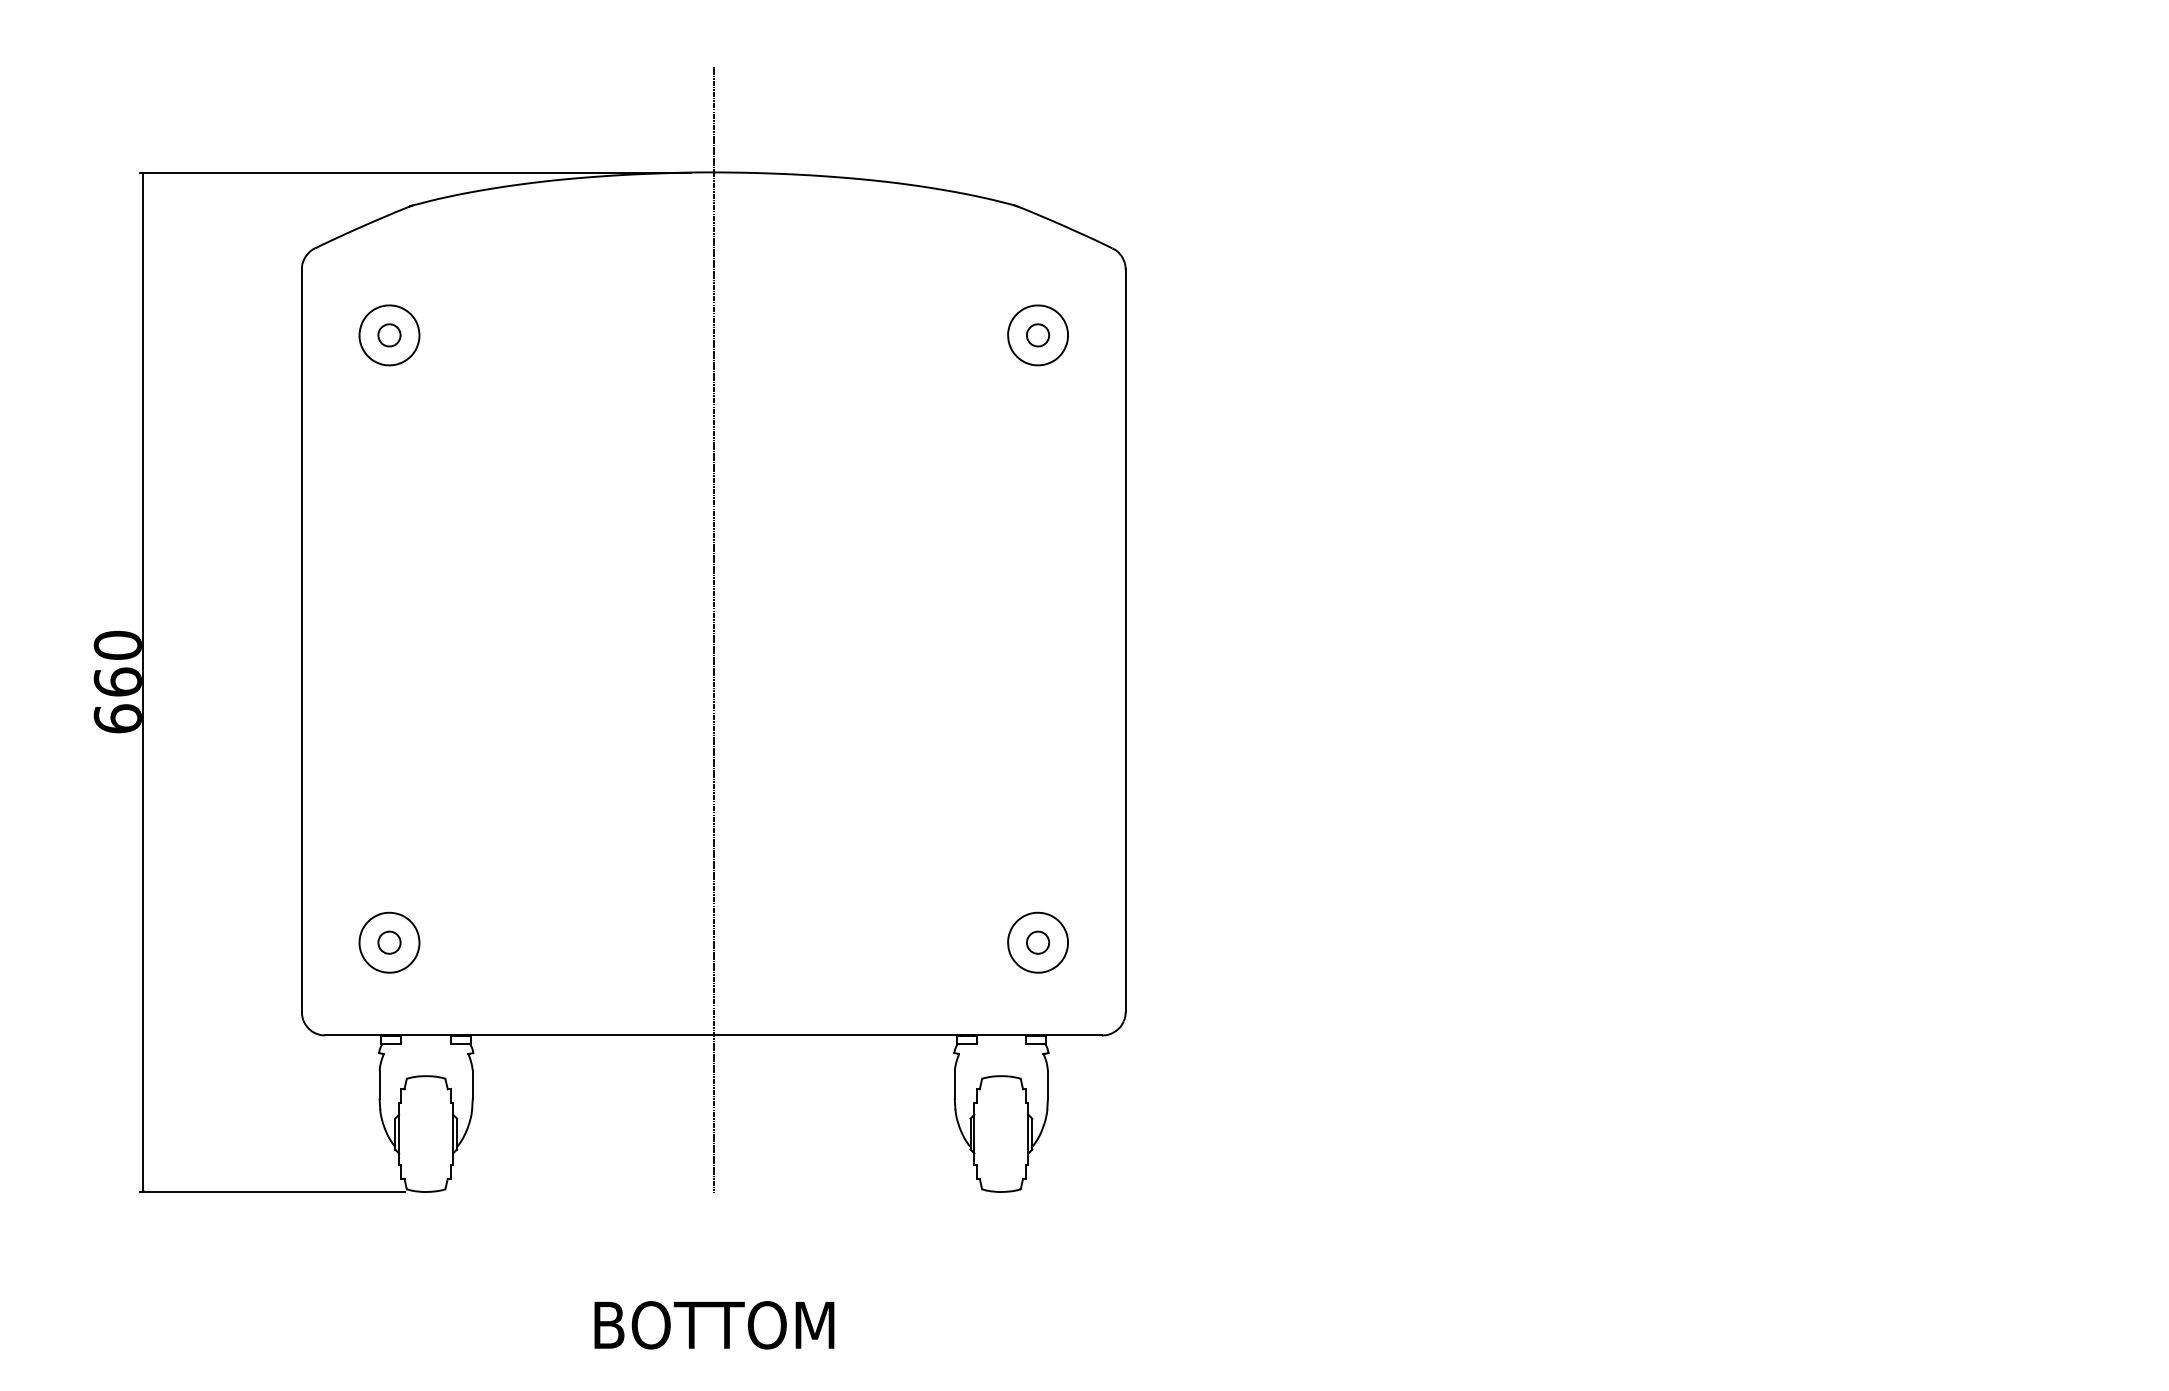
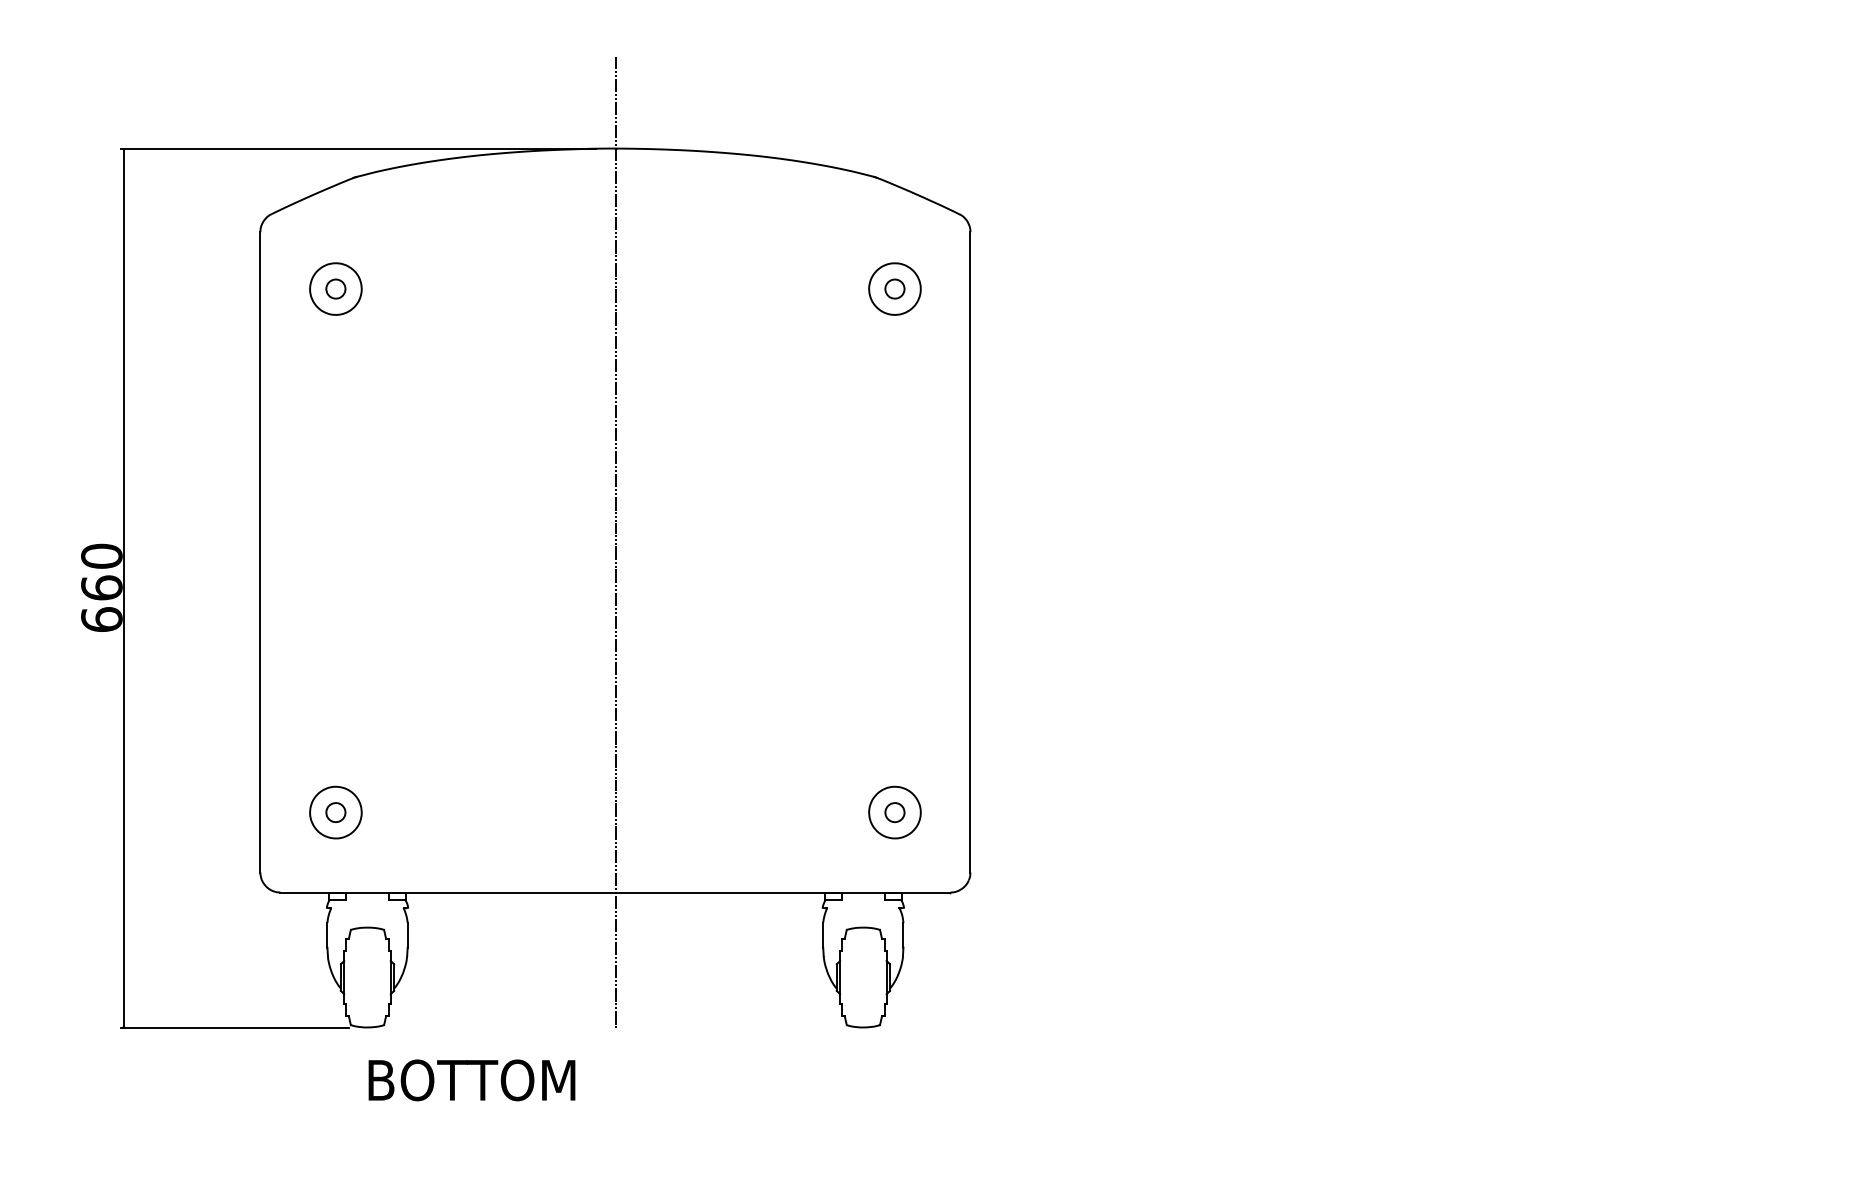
text: (713, 1325) -> (471, 1080), moved

